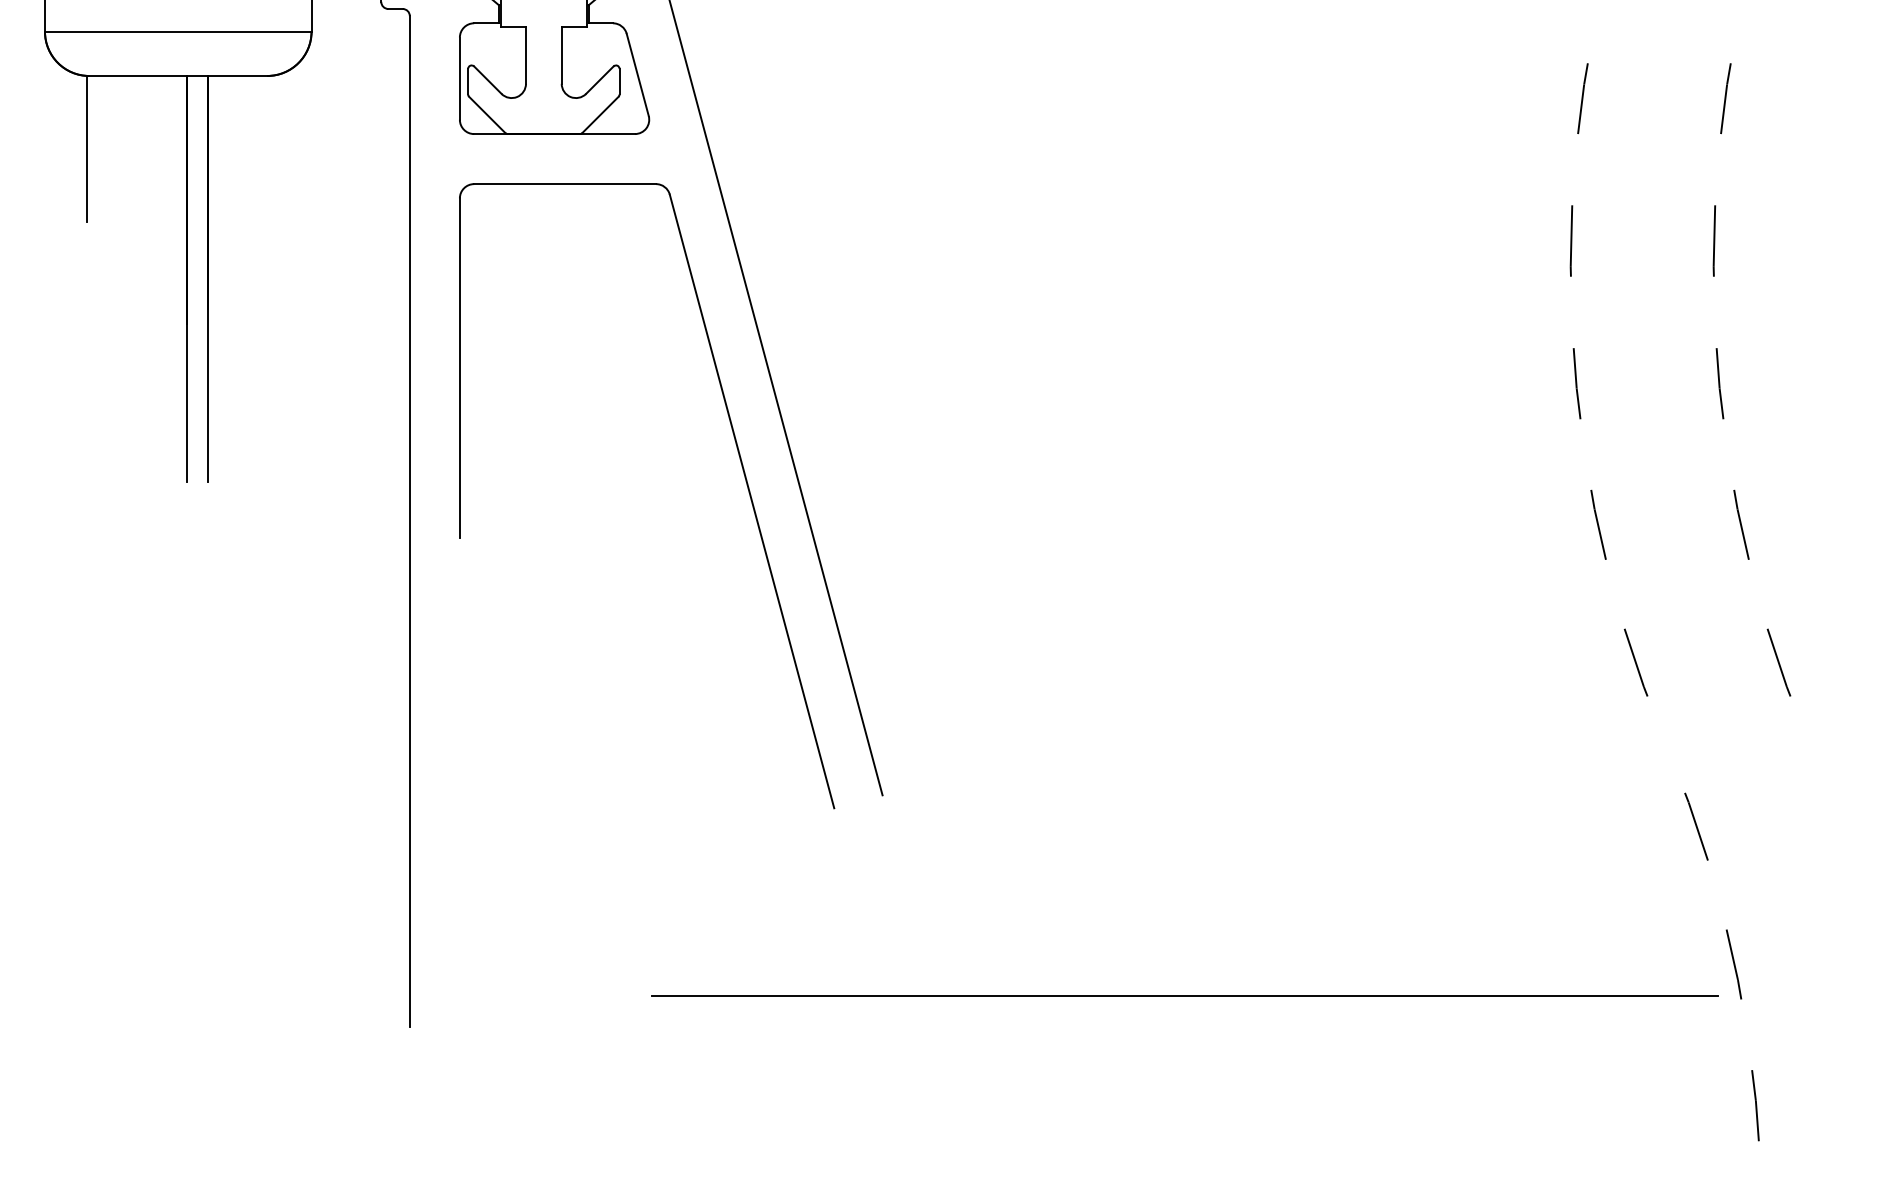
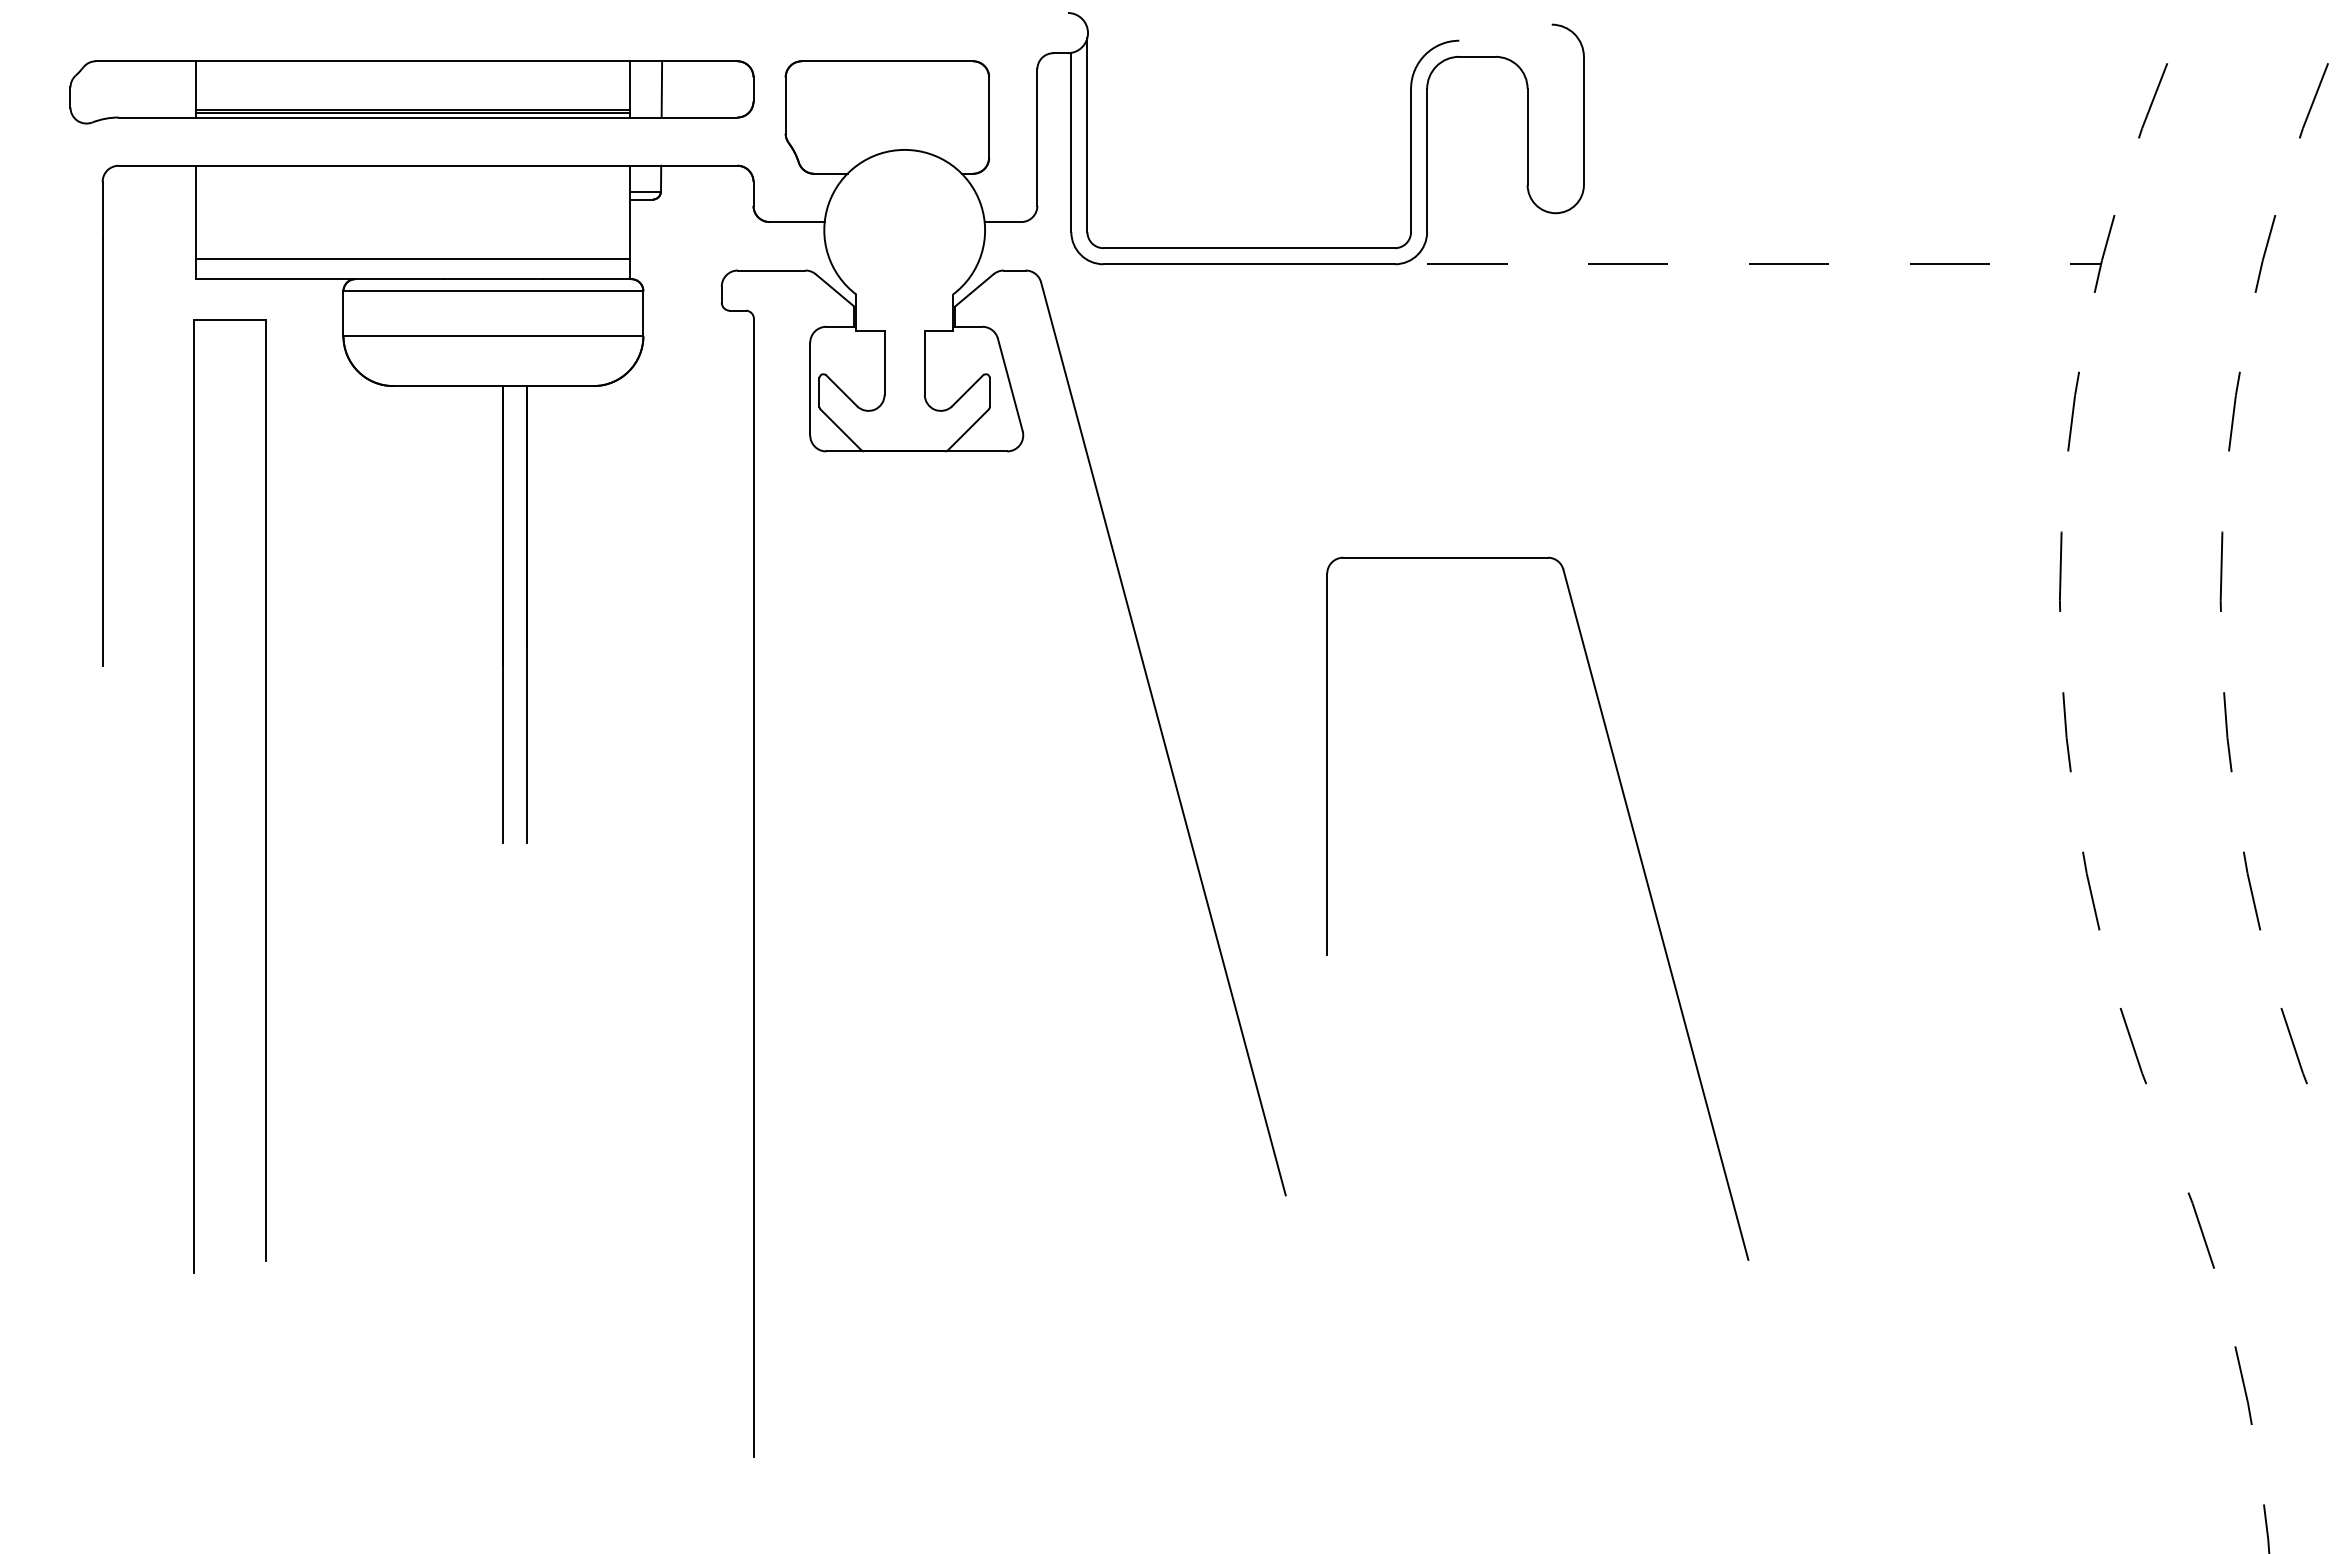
line: (86, 149) -> (390, 468), removed
part: (742, 471) -> (1645, 880), moved
line: (1184, 996) -> (1625, 1421), removed

